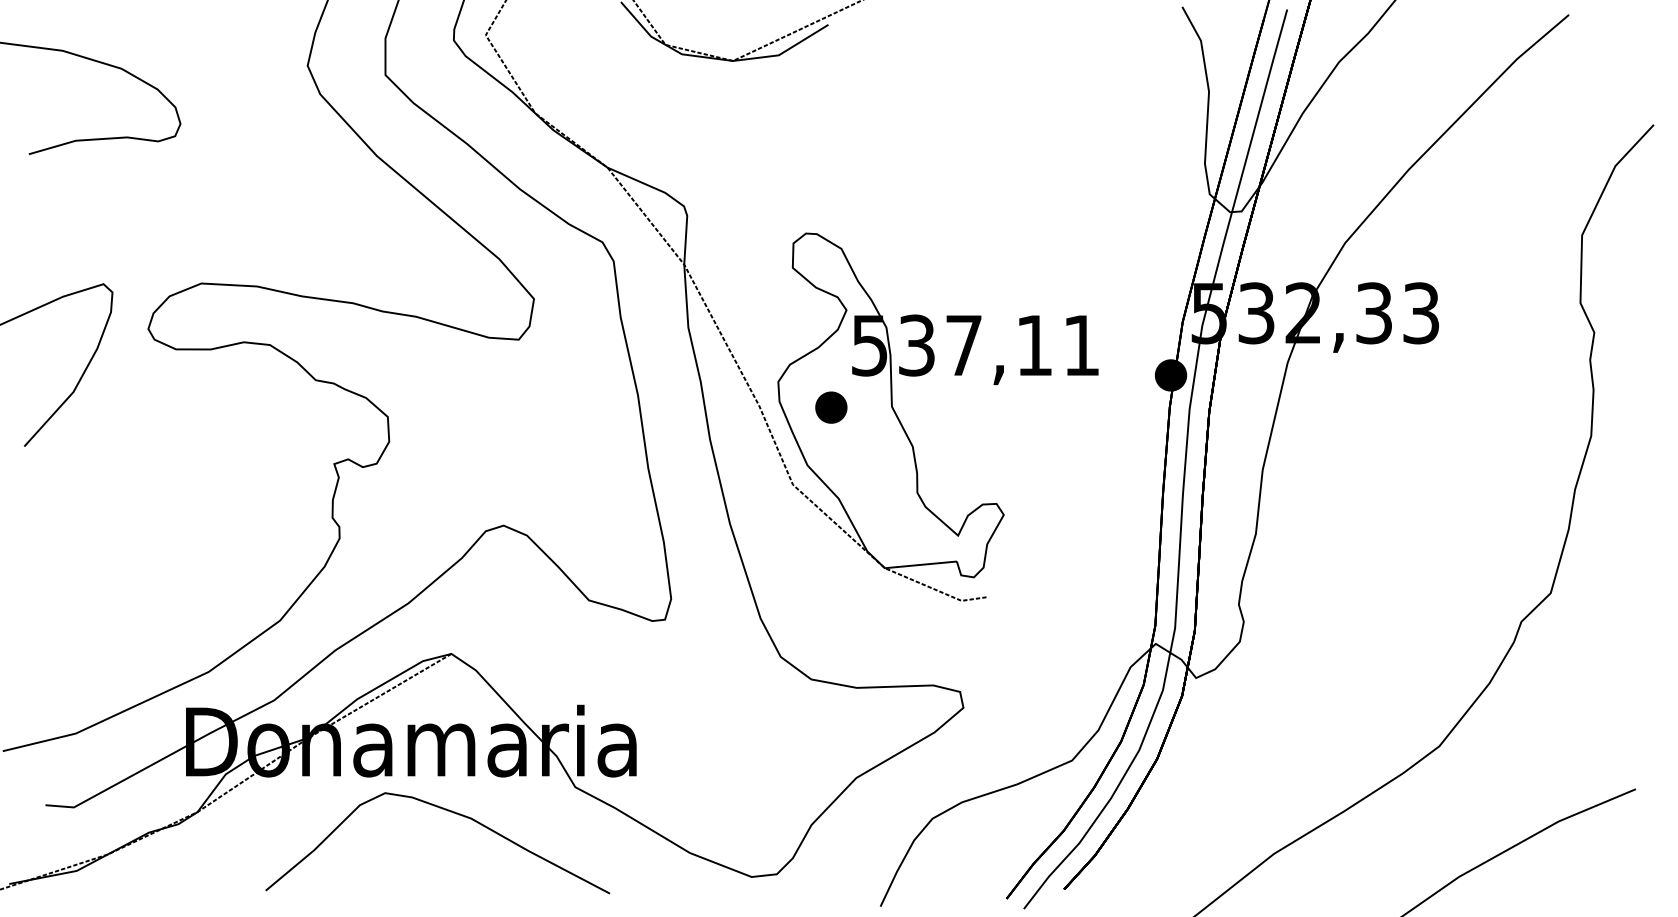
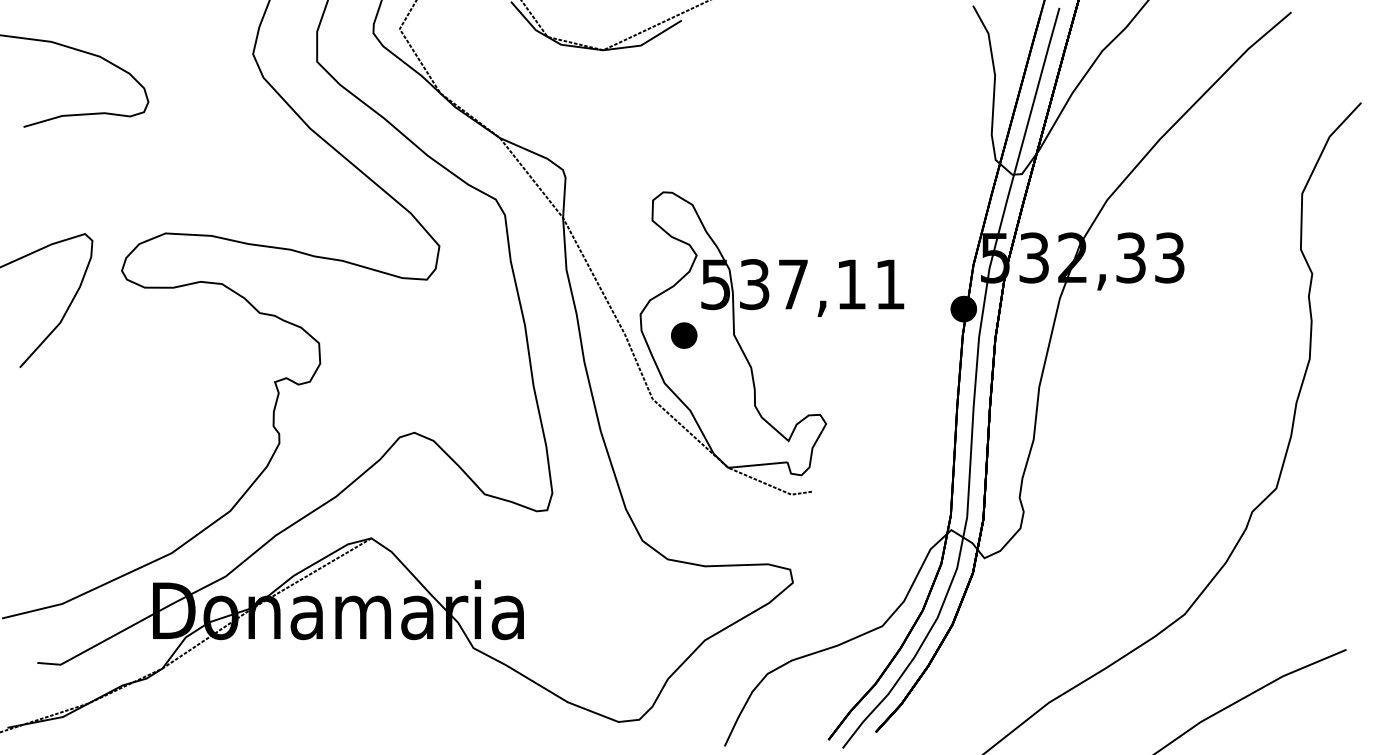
curve: (450, 812) -> (370, 668), removed

